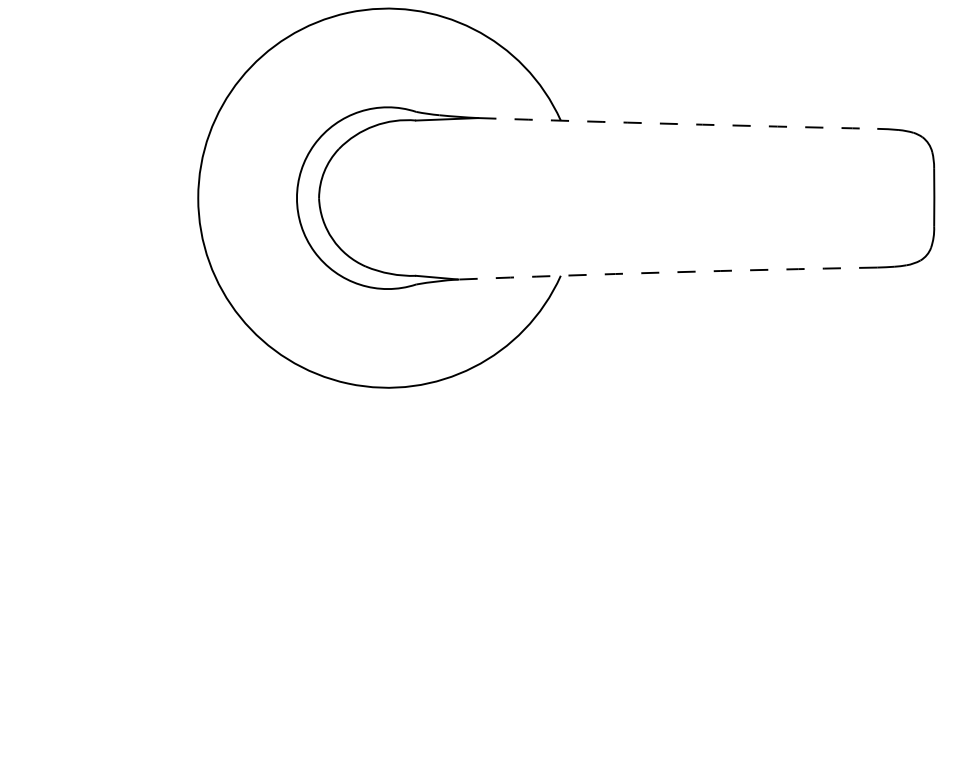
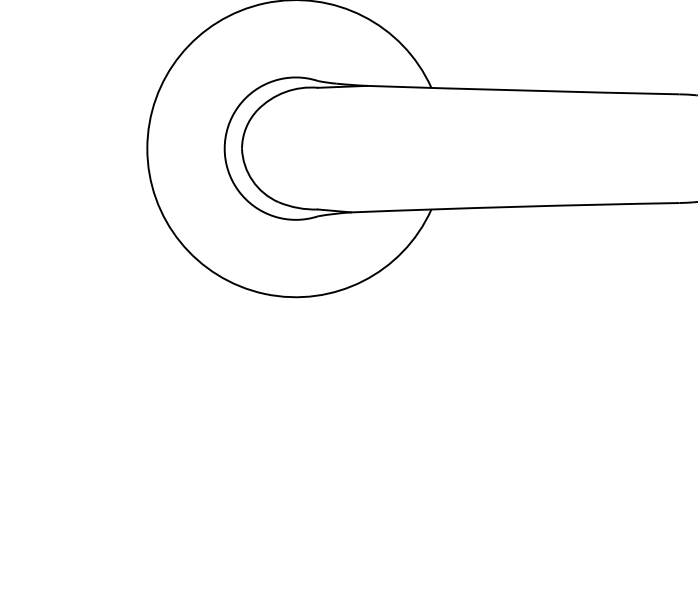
arc: (677, 124) -> (522, 90), dashed -> solid
arc: (667, 272) -> (515, 206), dashed -> solid

